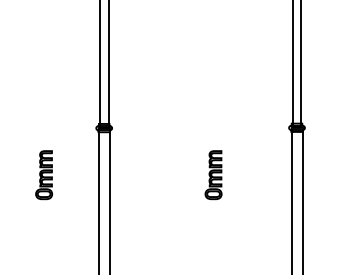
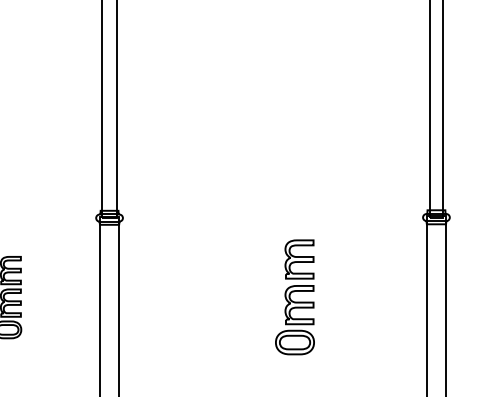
part: (213, 175) -> (294, 298), size x1.4

